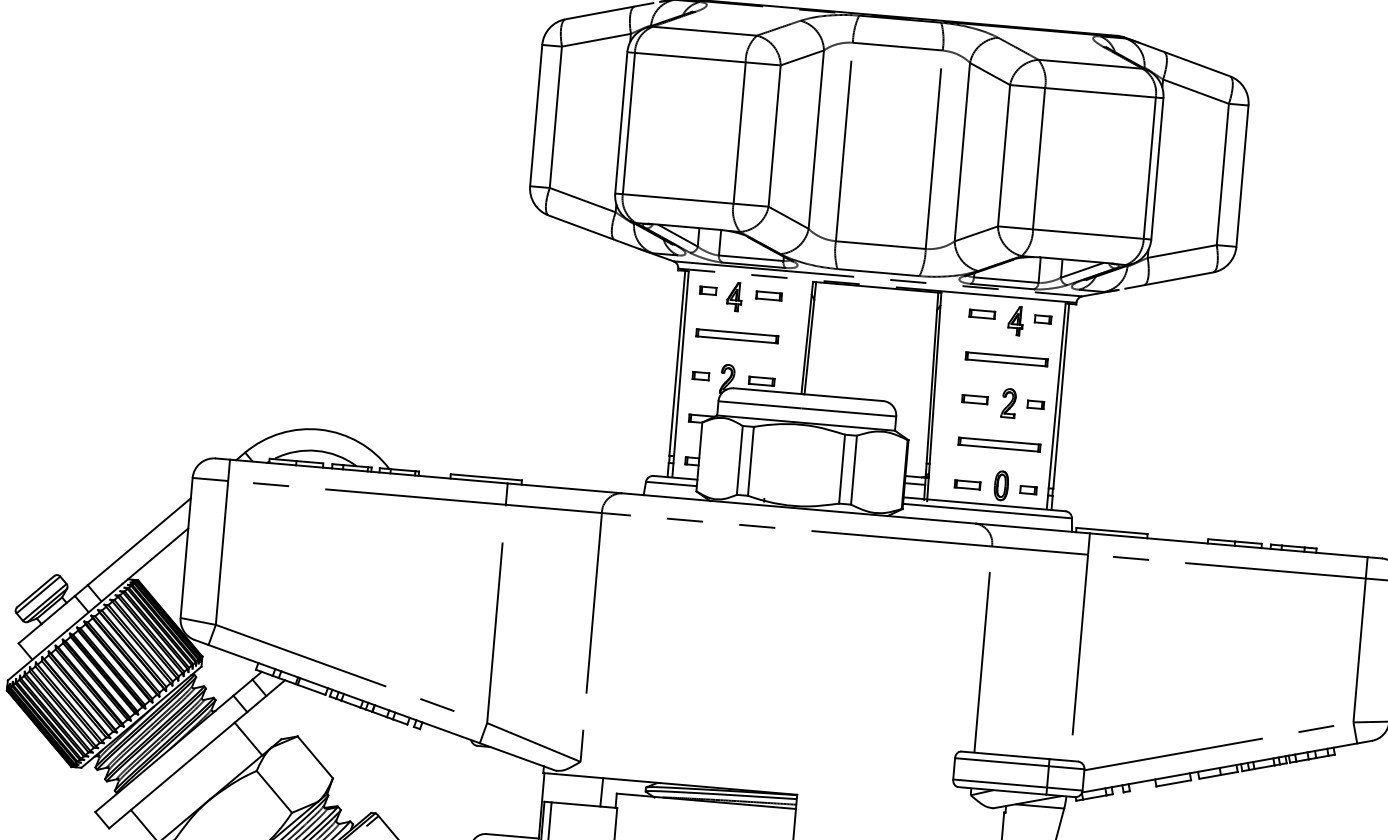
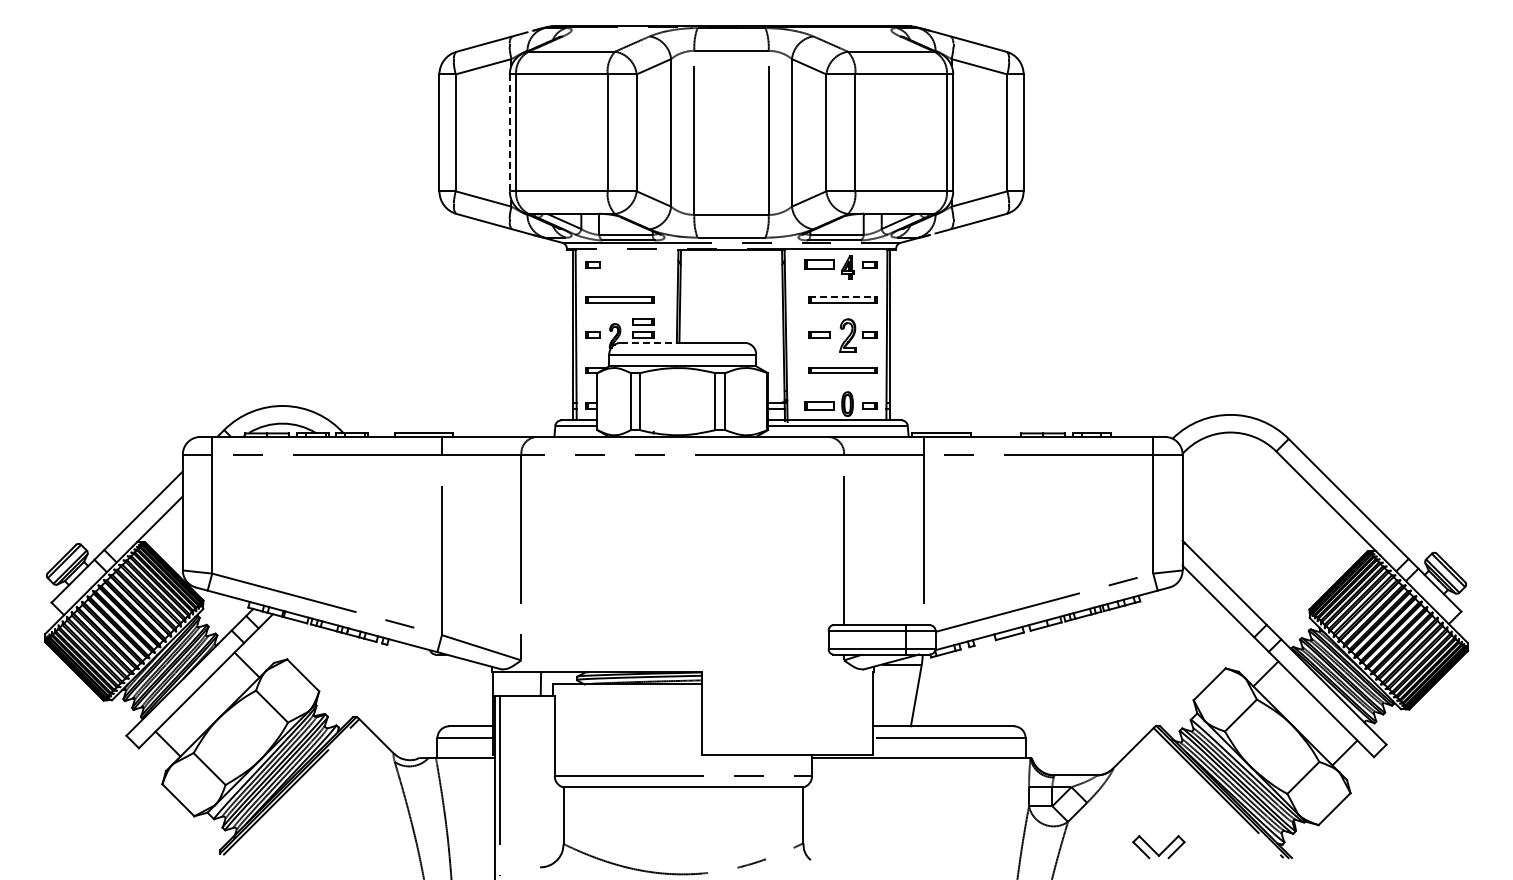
line: (620, 123) -> (509, 133), solid -> dashed
part: (769, 295) -> (643, 321), moved
part: (733, 296) -> (614, 267), removed
part: (982, 314) -> (819, 264), size x1.4
line: (1006, 355) -> (842, 296), solid -> dashed
line: (768, 390) -> (649, 342), solid -> dashed
part: (1008, 402) -> (847, 335), size x1.4
part: (967, 484) -> (819, 405), size x1.4

